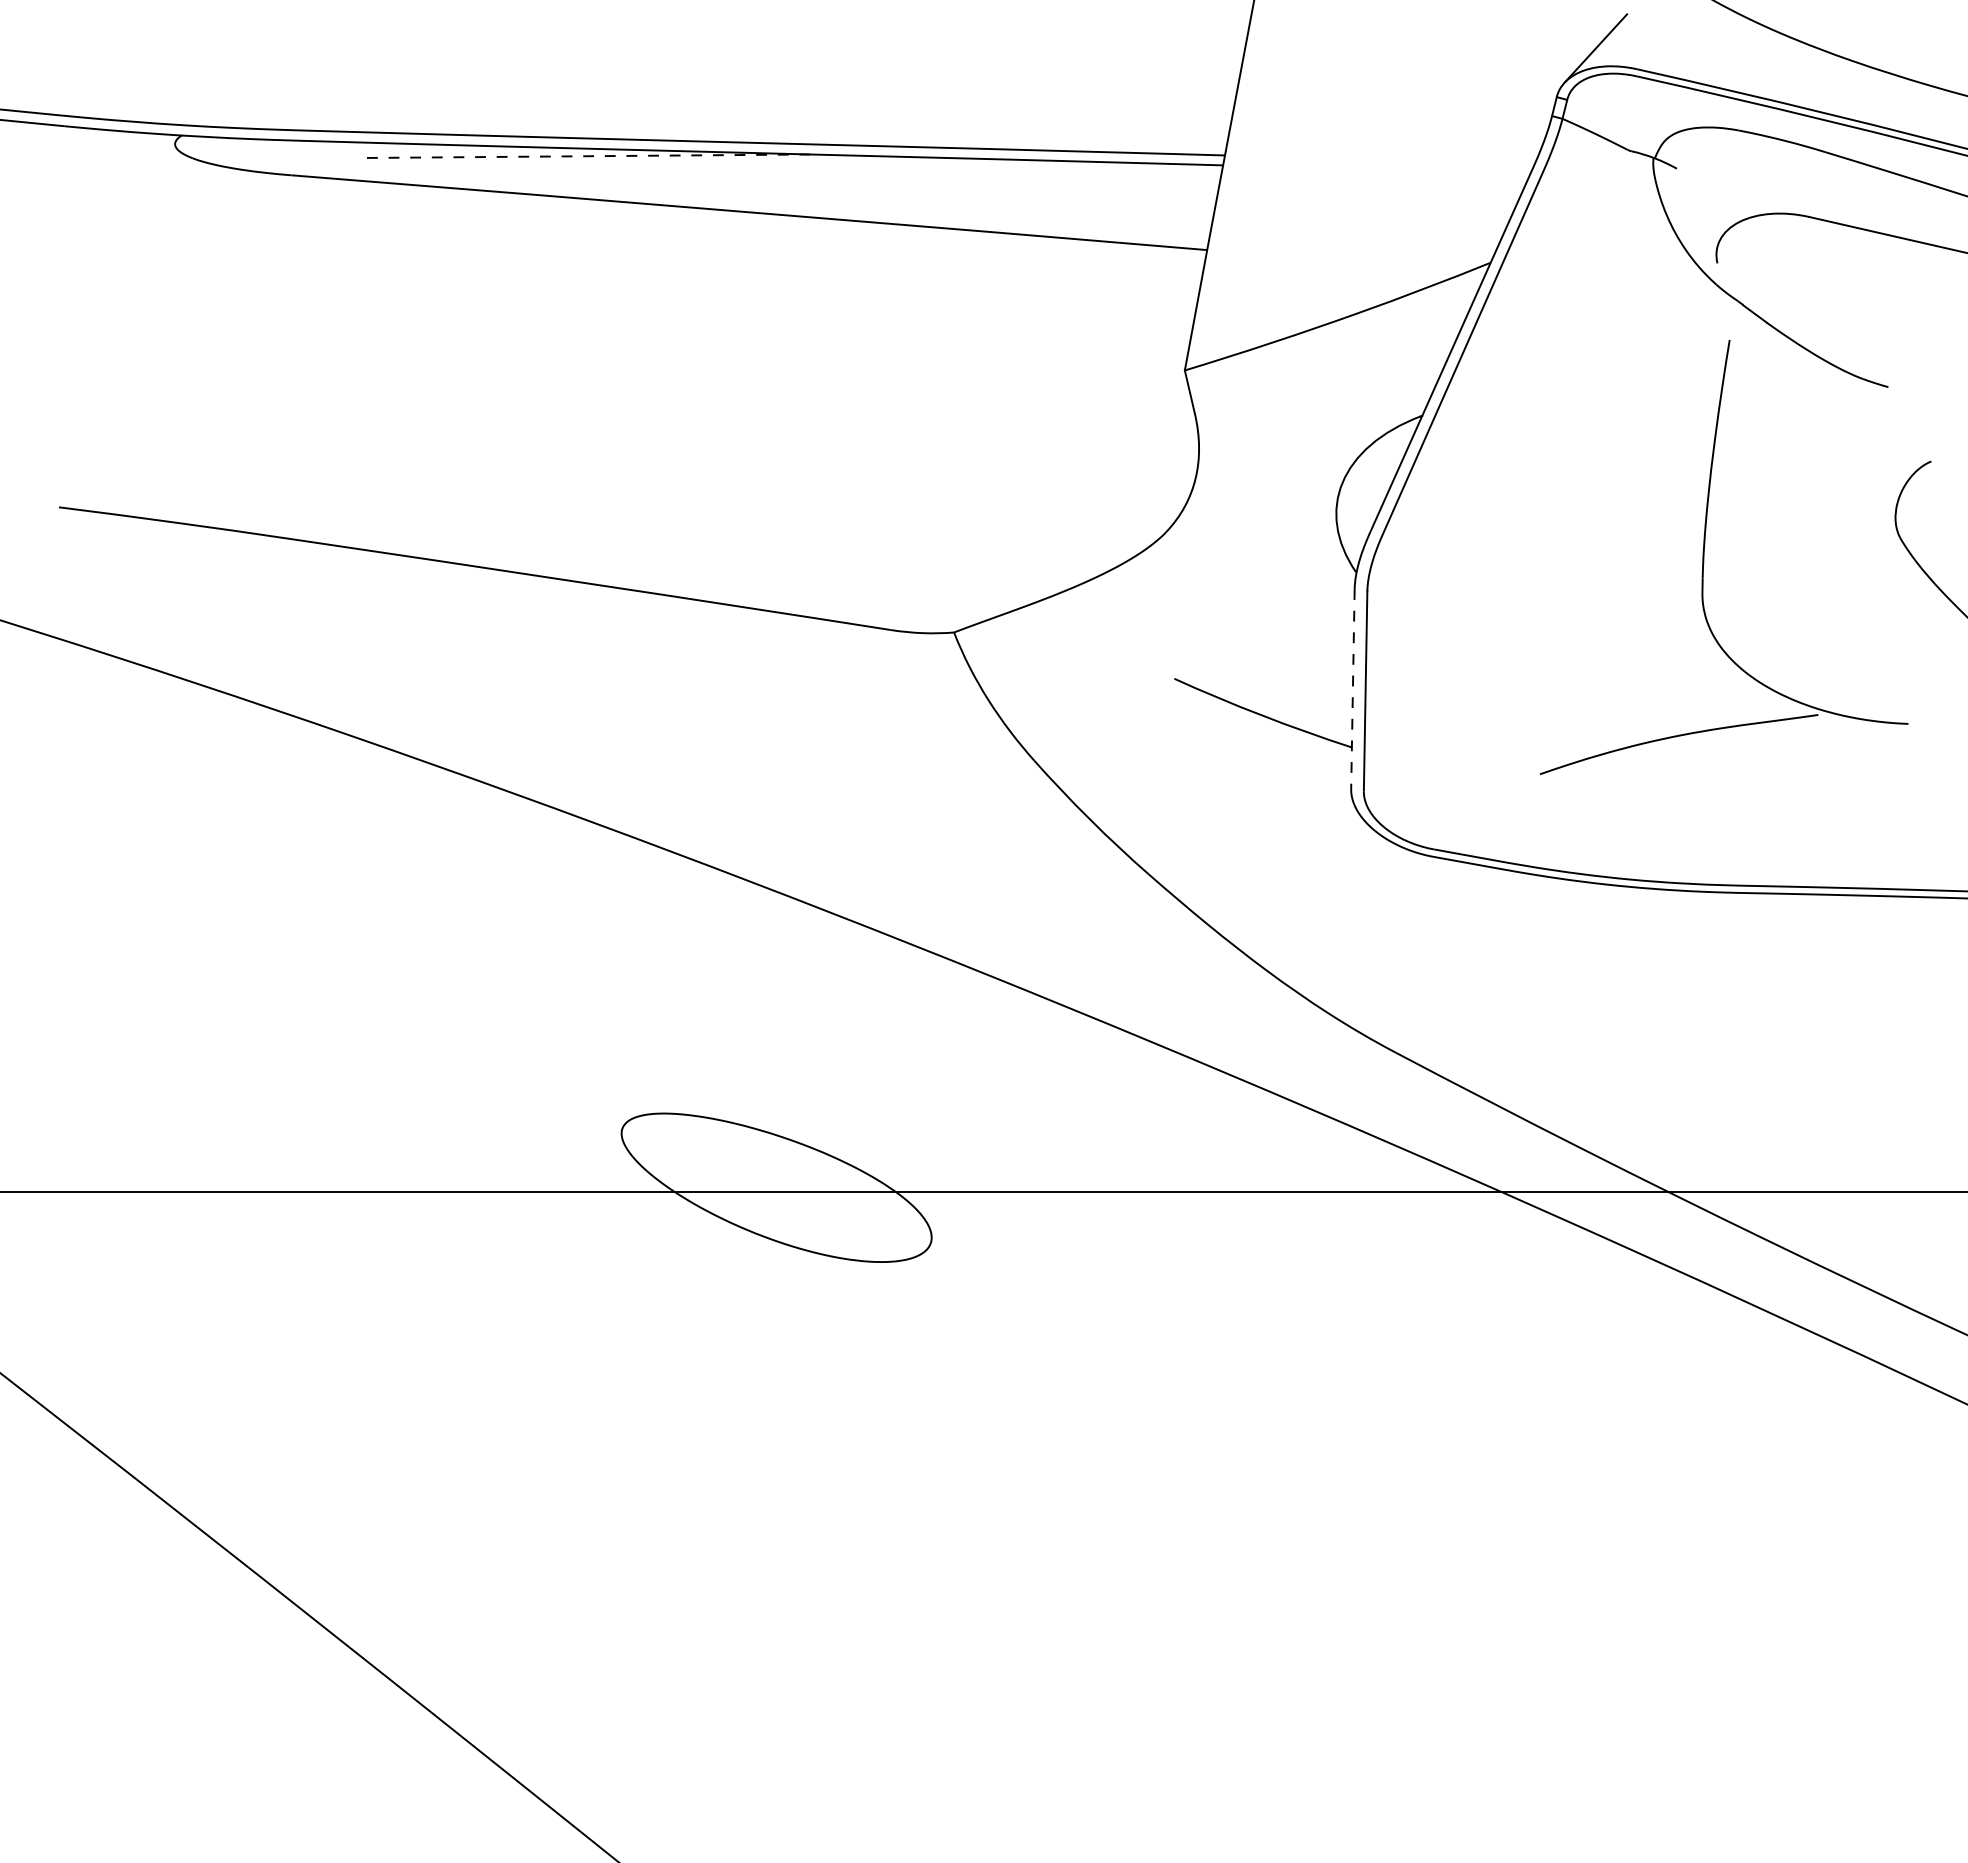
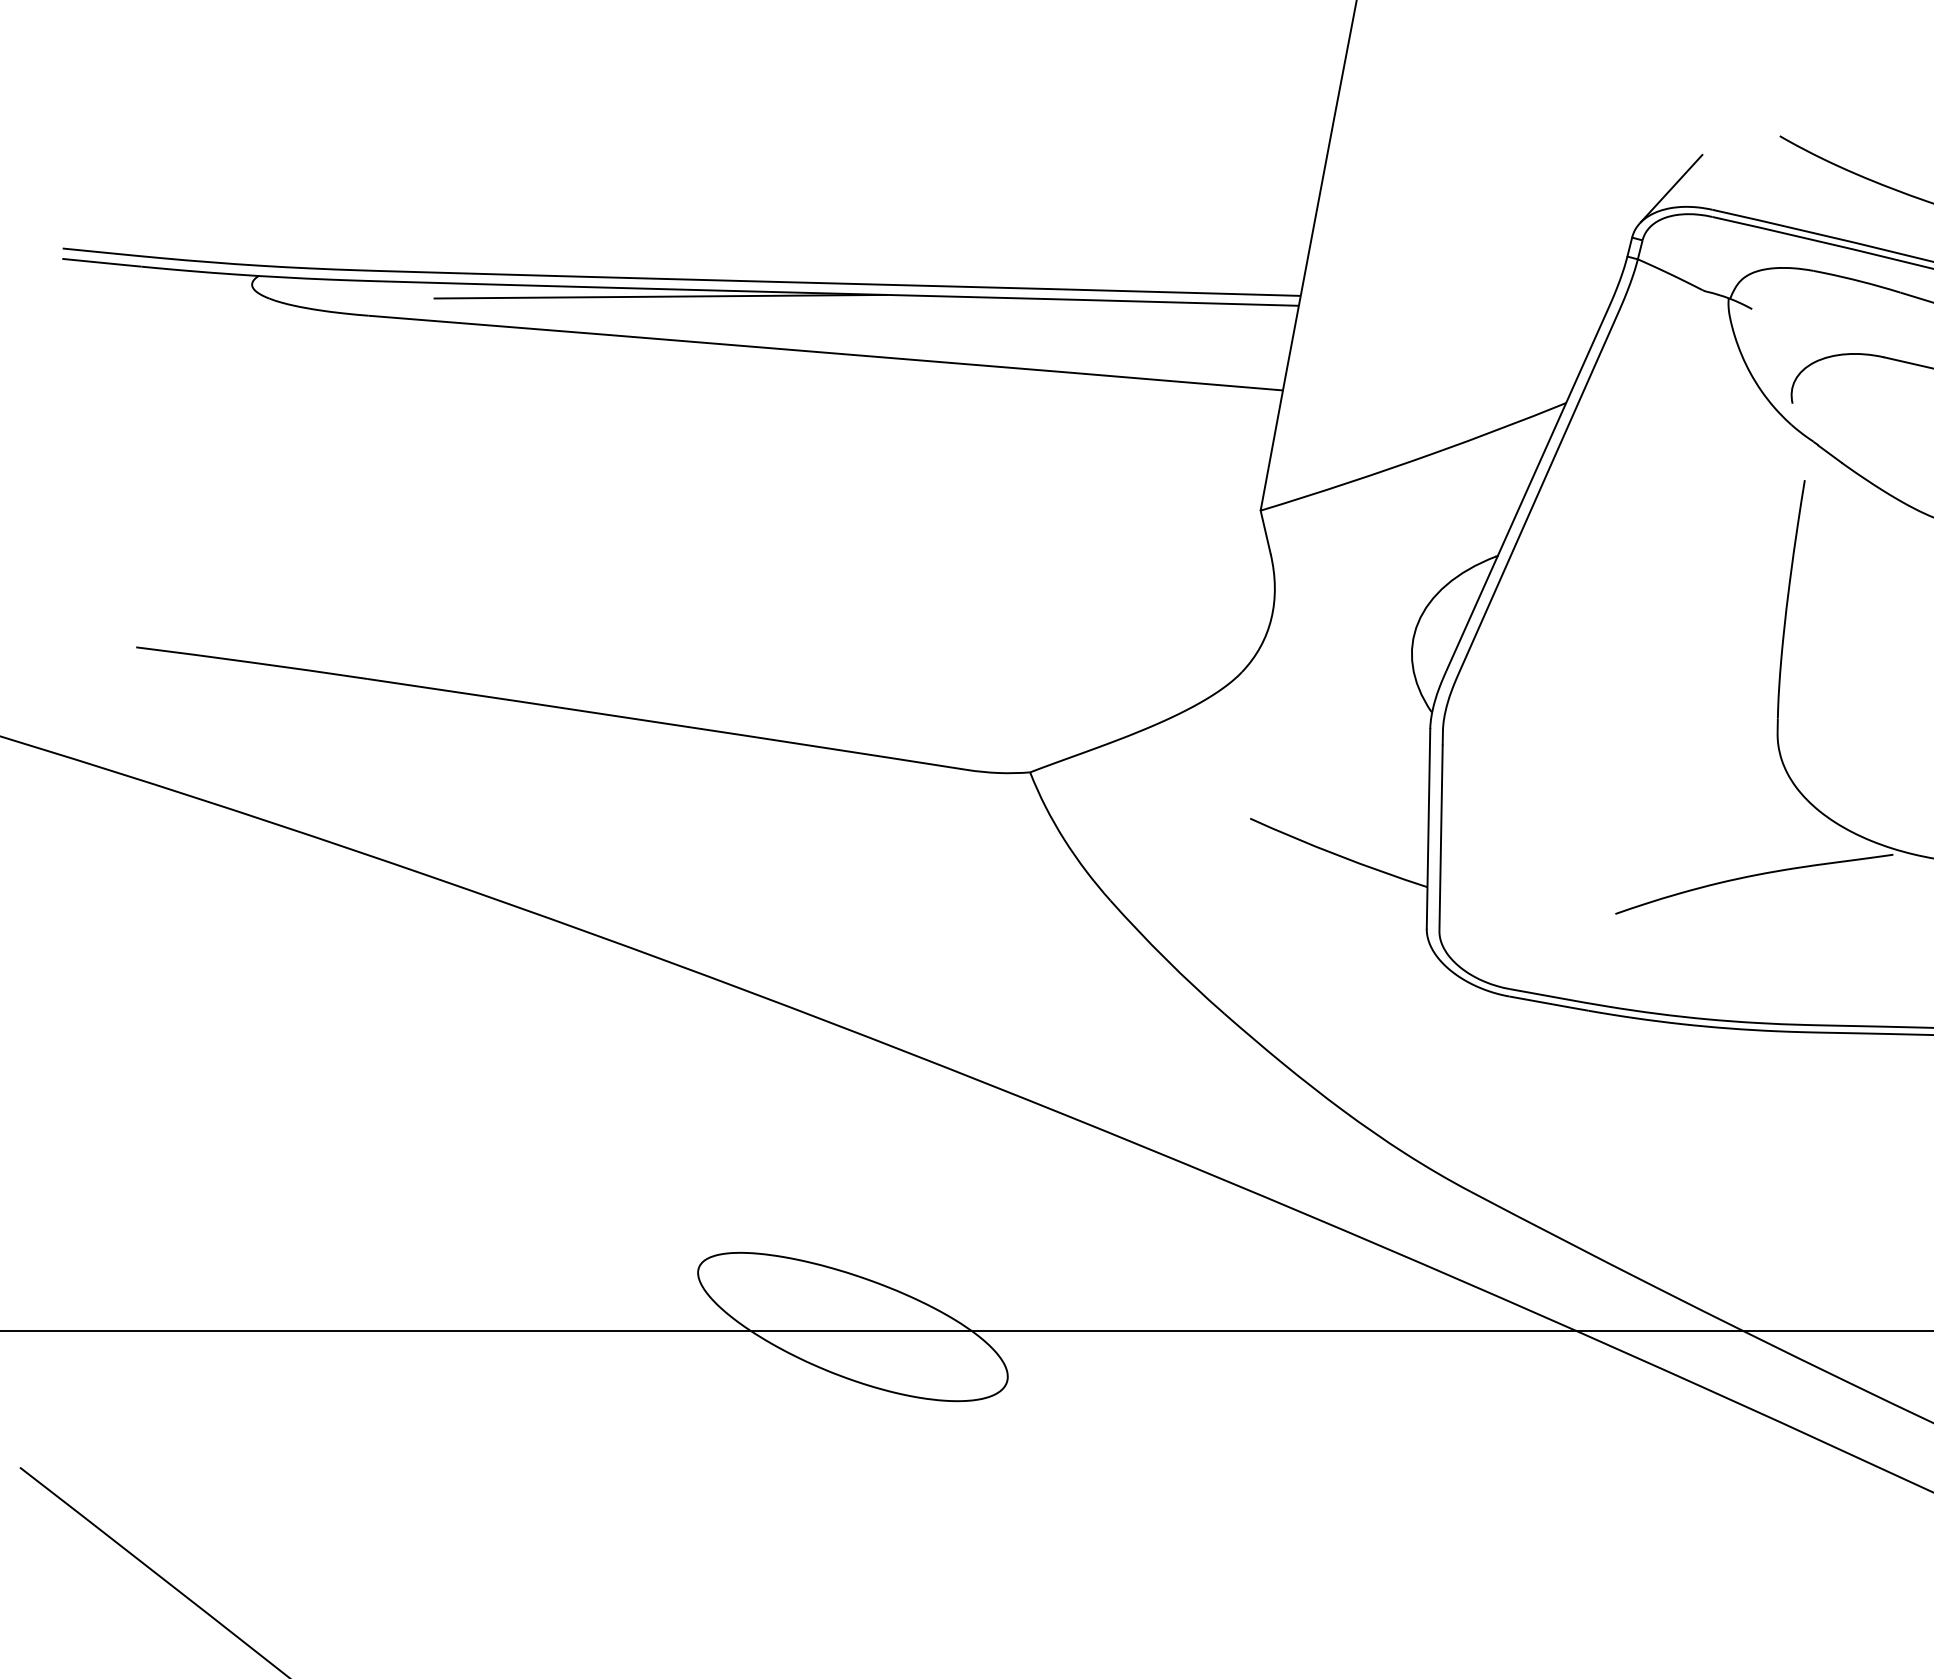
line: (583, 156) -> (660, 296), dashed -> solid
line: (1352, 689) -> (1428, 829), dashed -> solid

